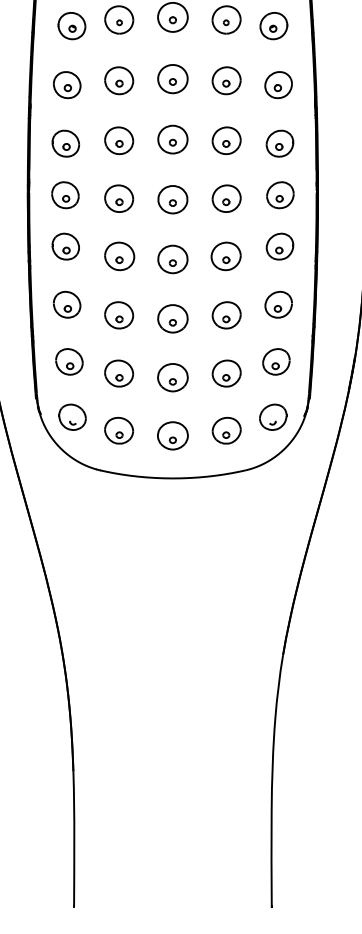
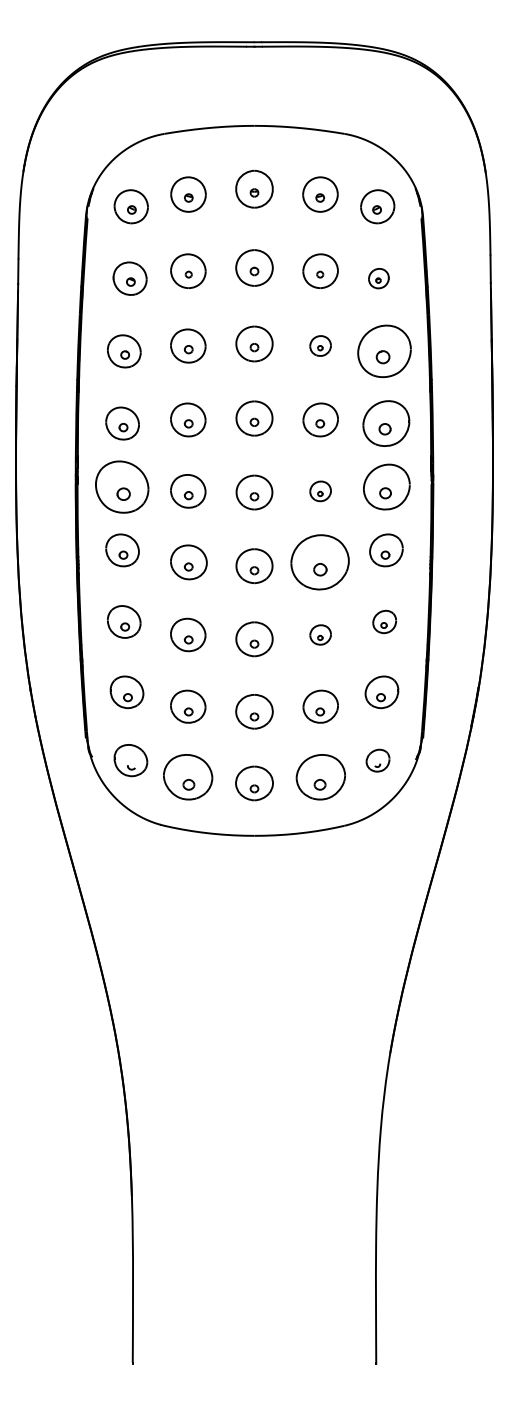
part: (273, 25) -> (378, 278), size x0.6
part: (226, 80) -> (320, 345), size x0.6
part: (278, 85) -> (384, 351), size x1.6
part: (280, 143) -> (386, 423), size x1.4
part: (64, 194) -> (121, 486), size x1.6
part: (280, 194) -> (386, 486), size x1.4
part: (226, 198) -> (320, 491), size x0.6
part: (225, 256) -> (319, 562), size x1.6
part: (278, 304) -> (384, 621), size x0.7
part: (226, 314) -> (320, 634), size x0.6
part: (272, 417) -> (377, 760), size x0.7
part: (119, 430) -> (188, 776), size x1.4
part: (226, 430) -> (320, 776), size x1.4

